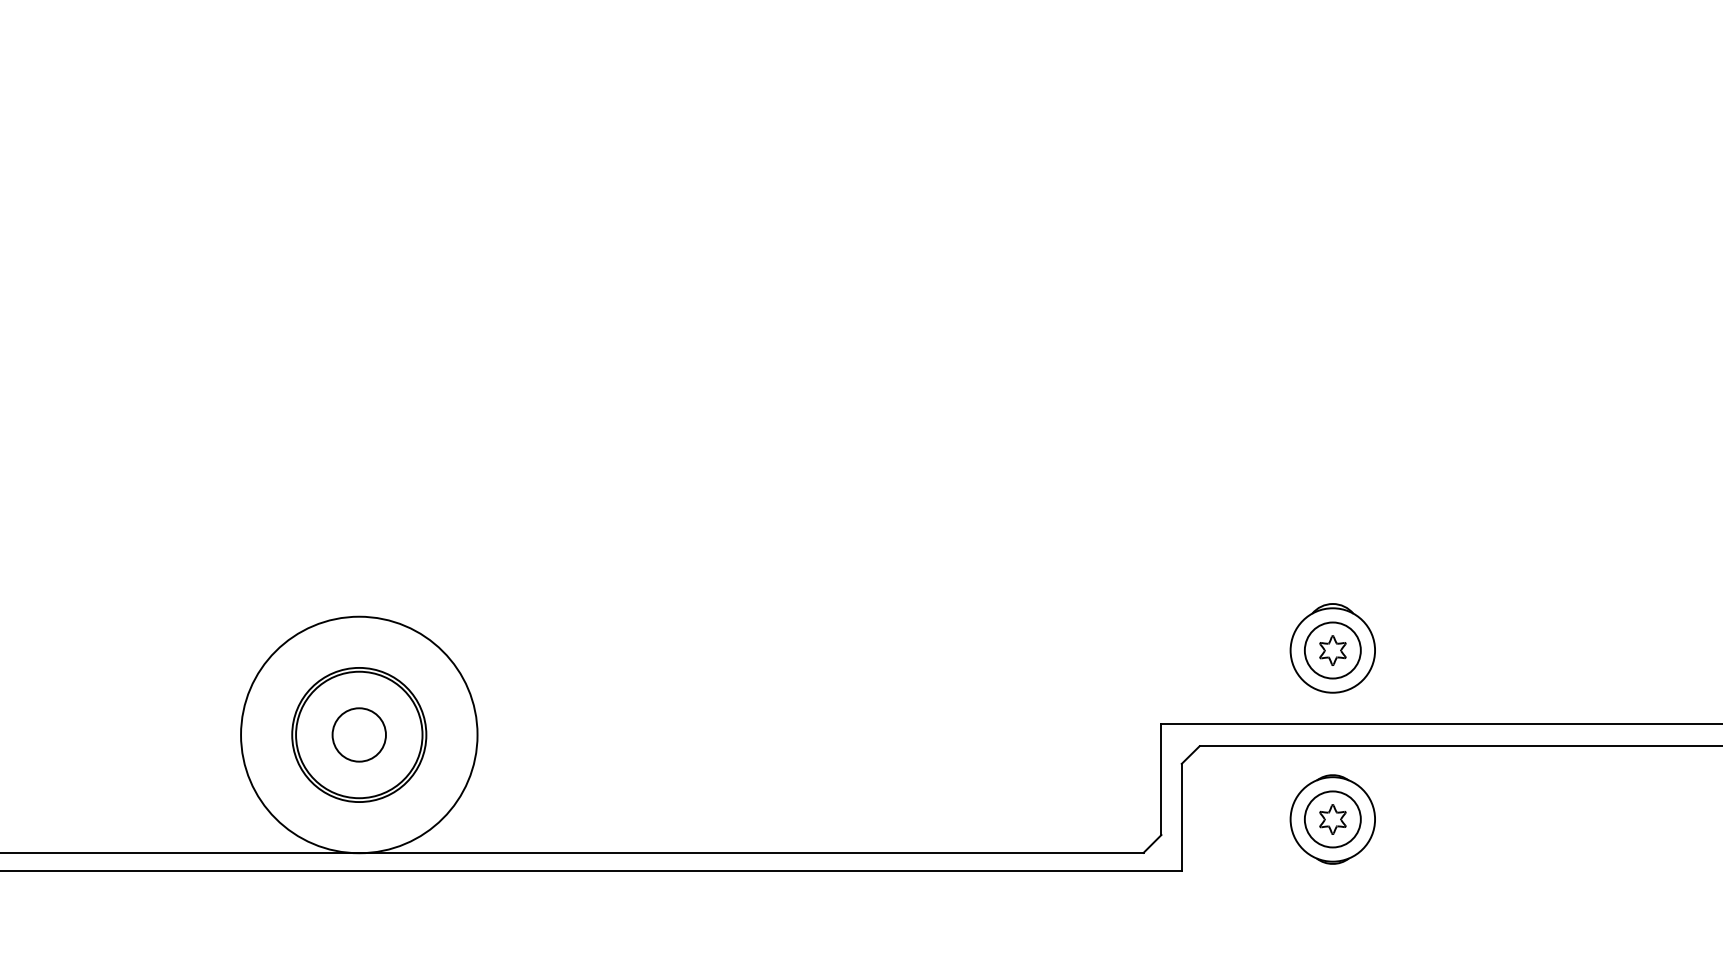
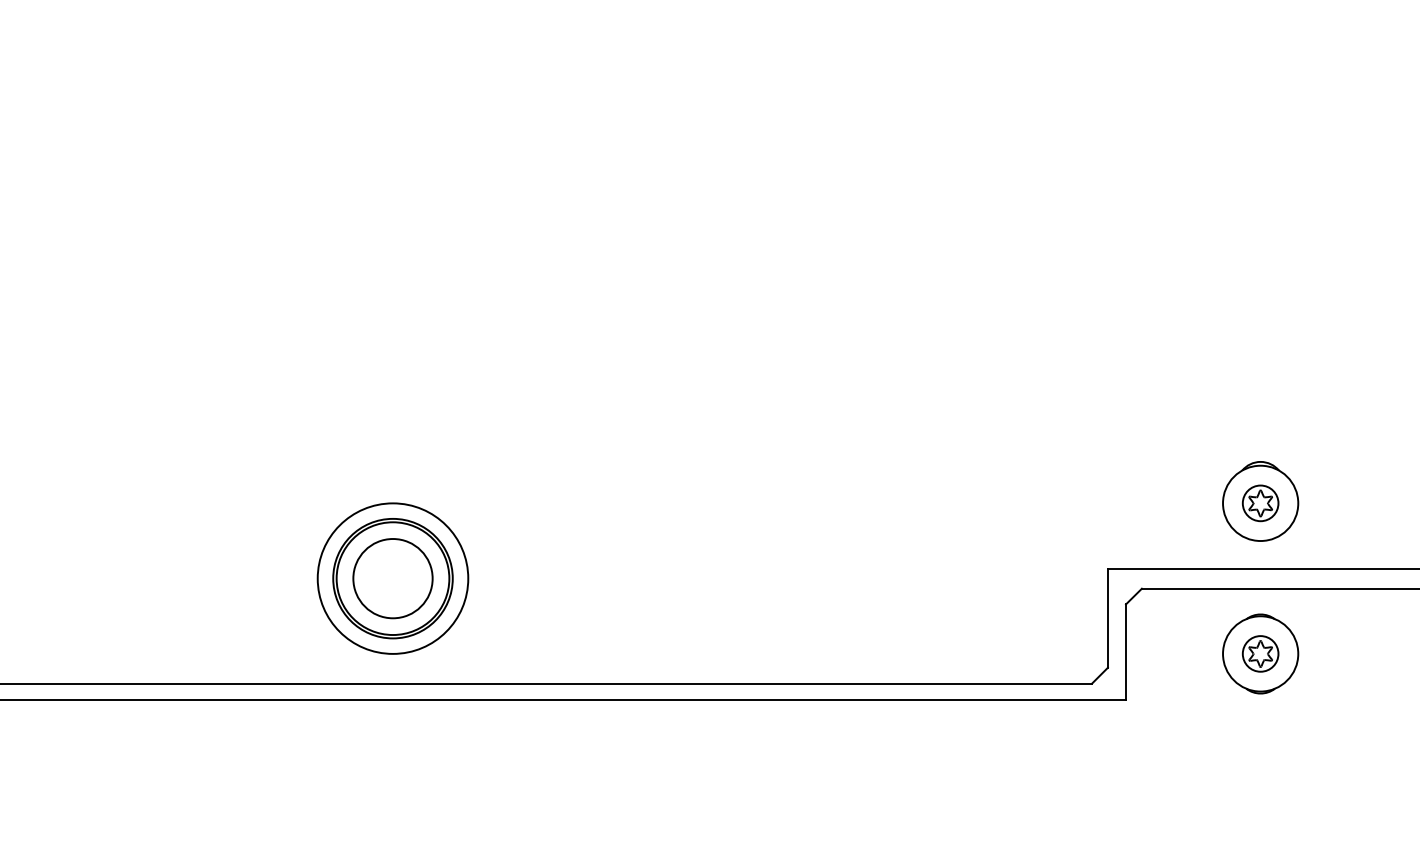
circle: (1332, 650) -> (1260, 503), size x0.71
circle: (358, 734) -> (392, 578), size x0.71
circle: (358, 734) -> (392, 578), size x1.67
circle: (1332, 819) -> (1260, 653), size x0.71

